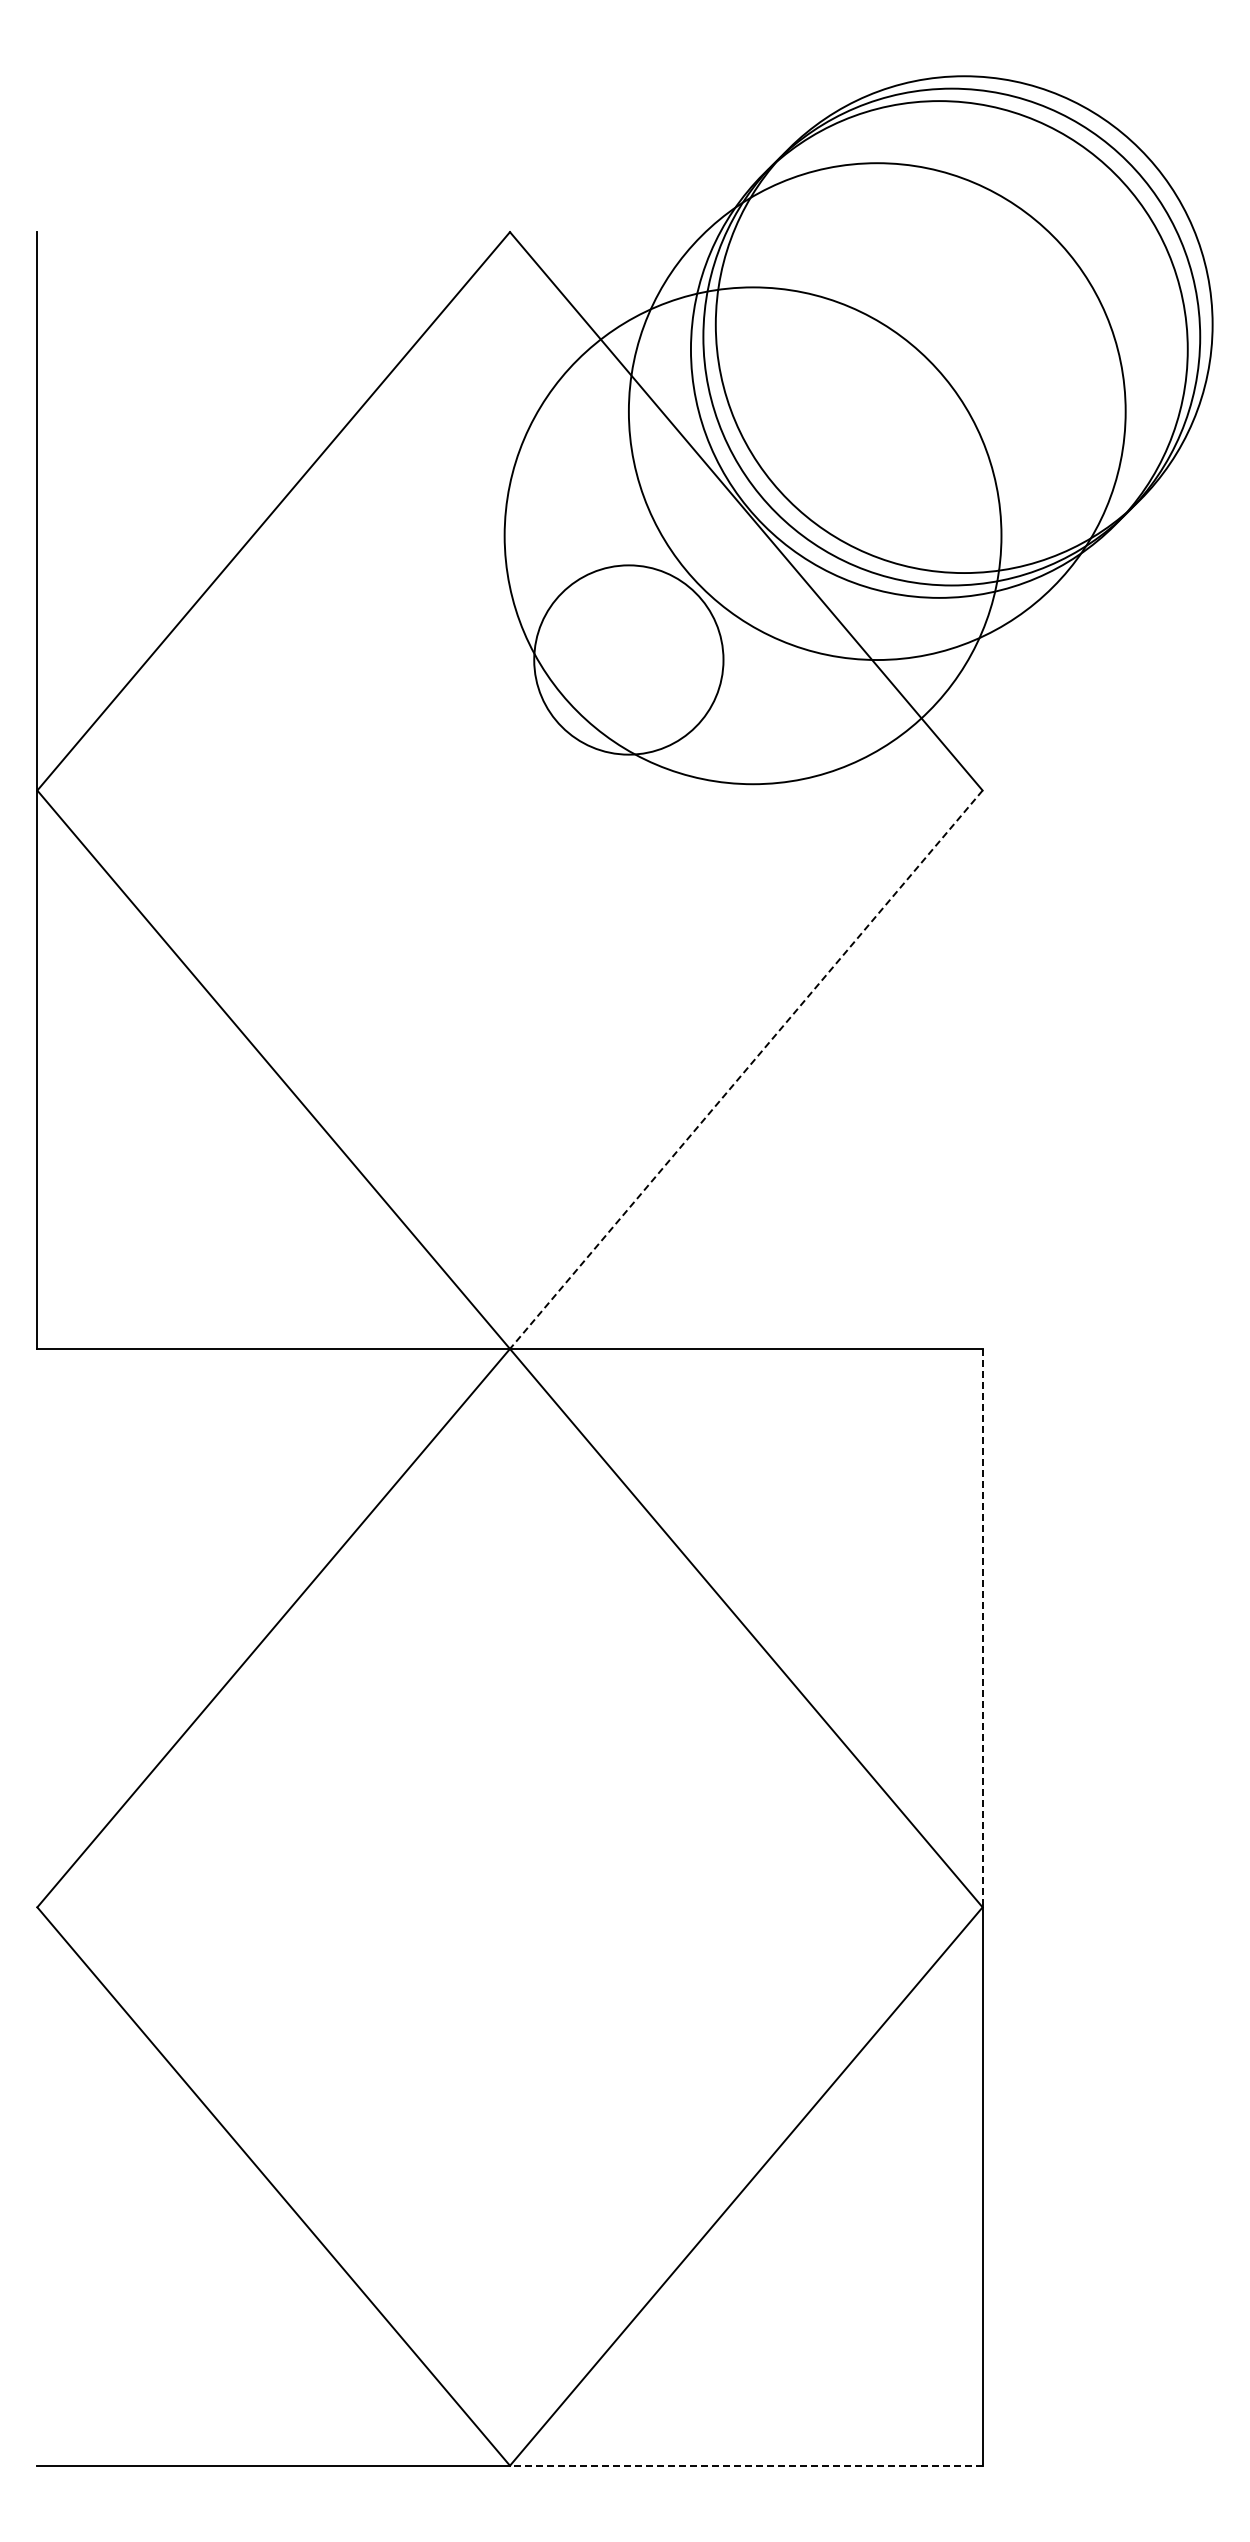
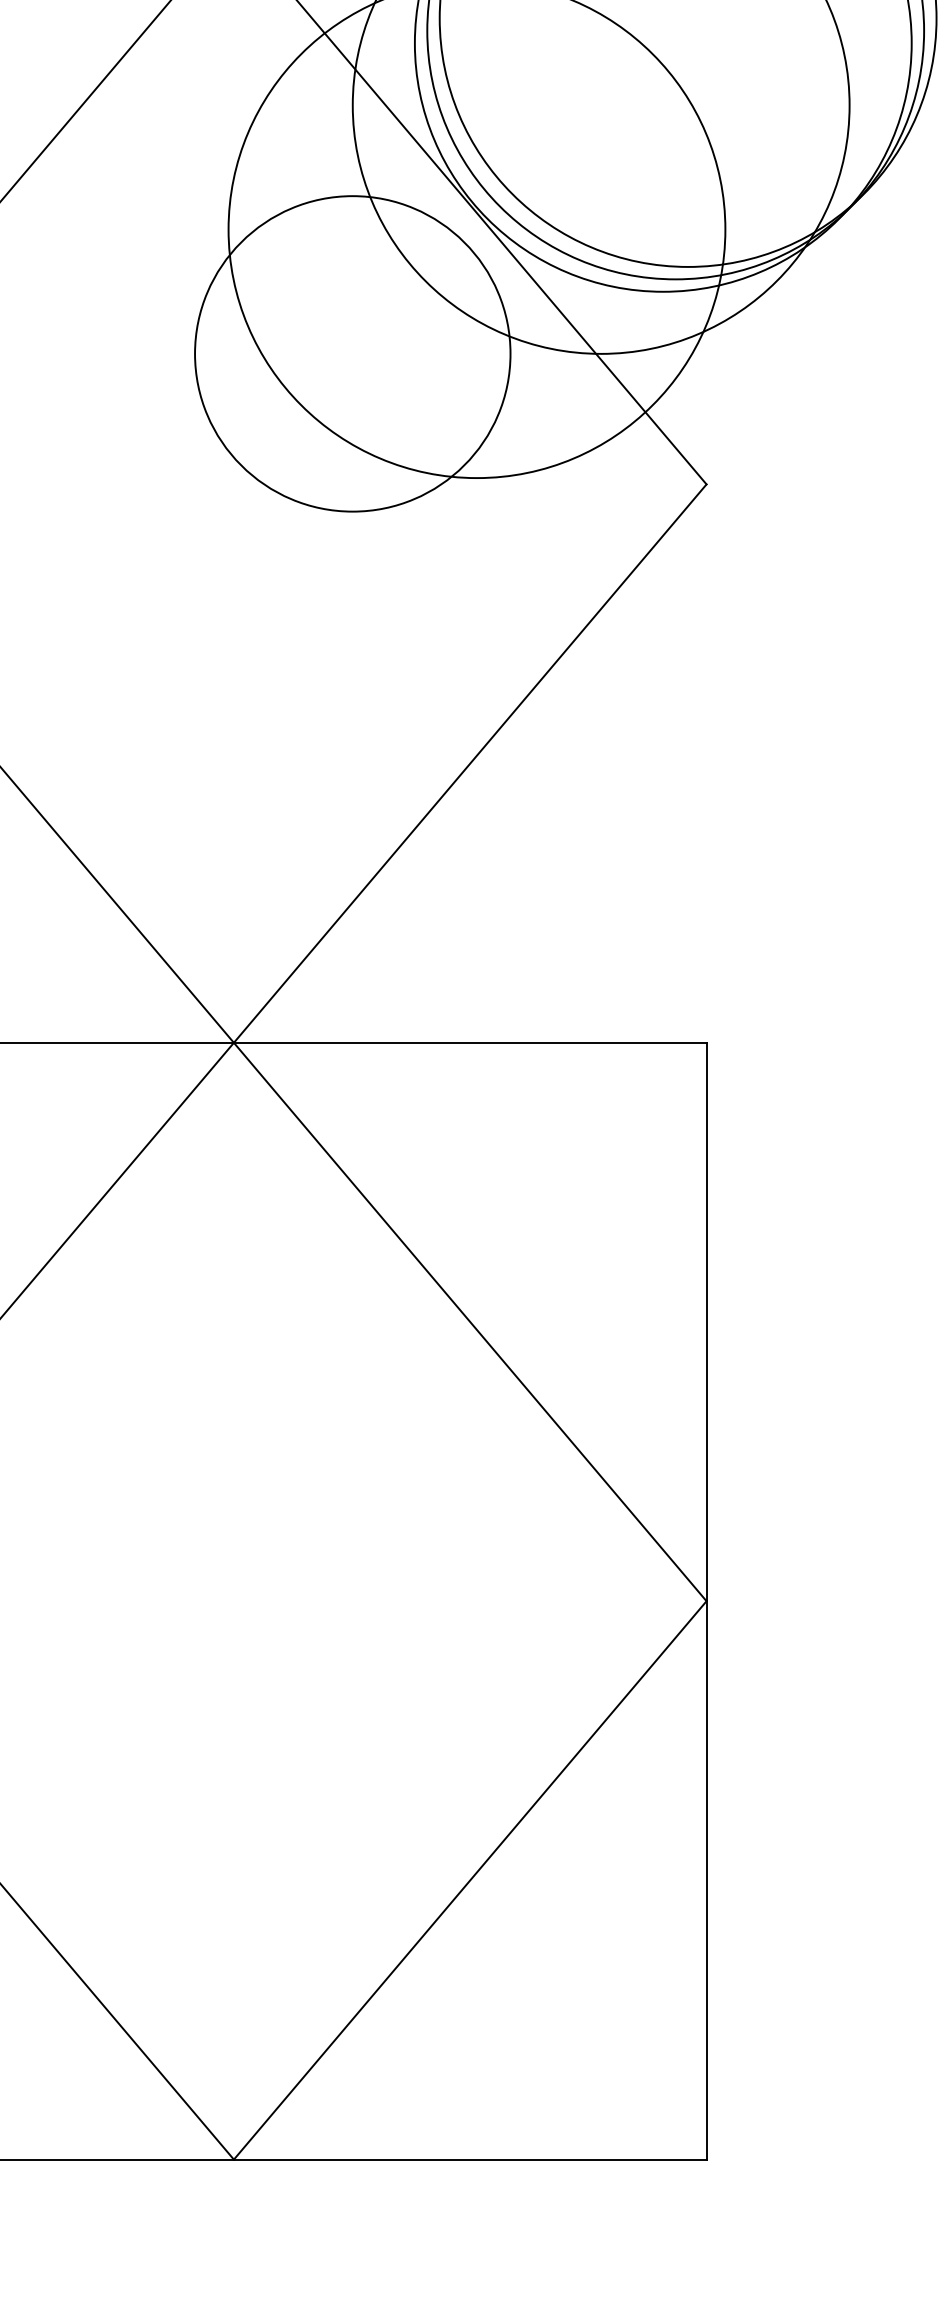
circle: (628, 659) -> (352, 353), size x1.67
line: (746, 1069) -> (470, 763), dashed -> solid
line: (982, 1628) -> (706, 1322), dashed -> solid
line: (745, 2465) -> (469, 2159), dashed -> solid

